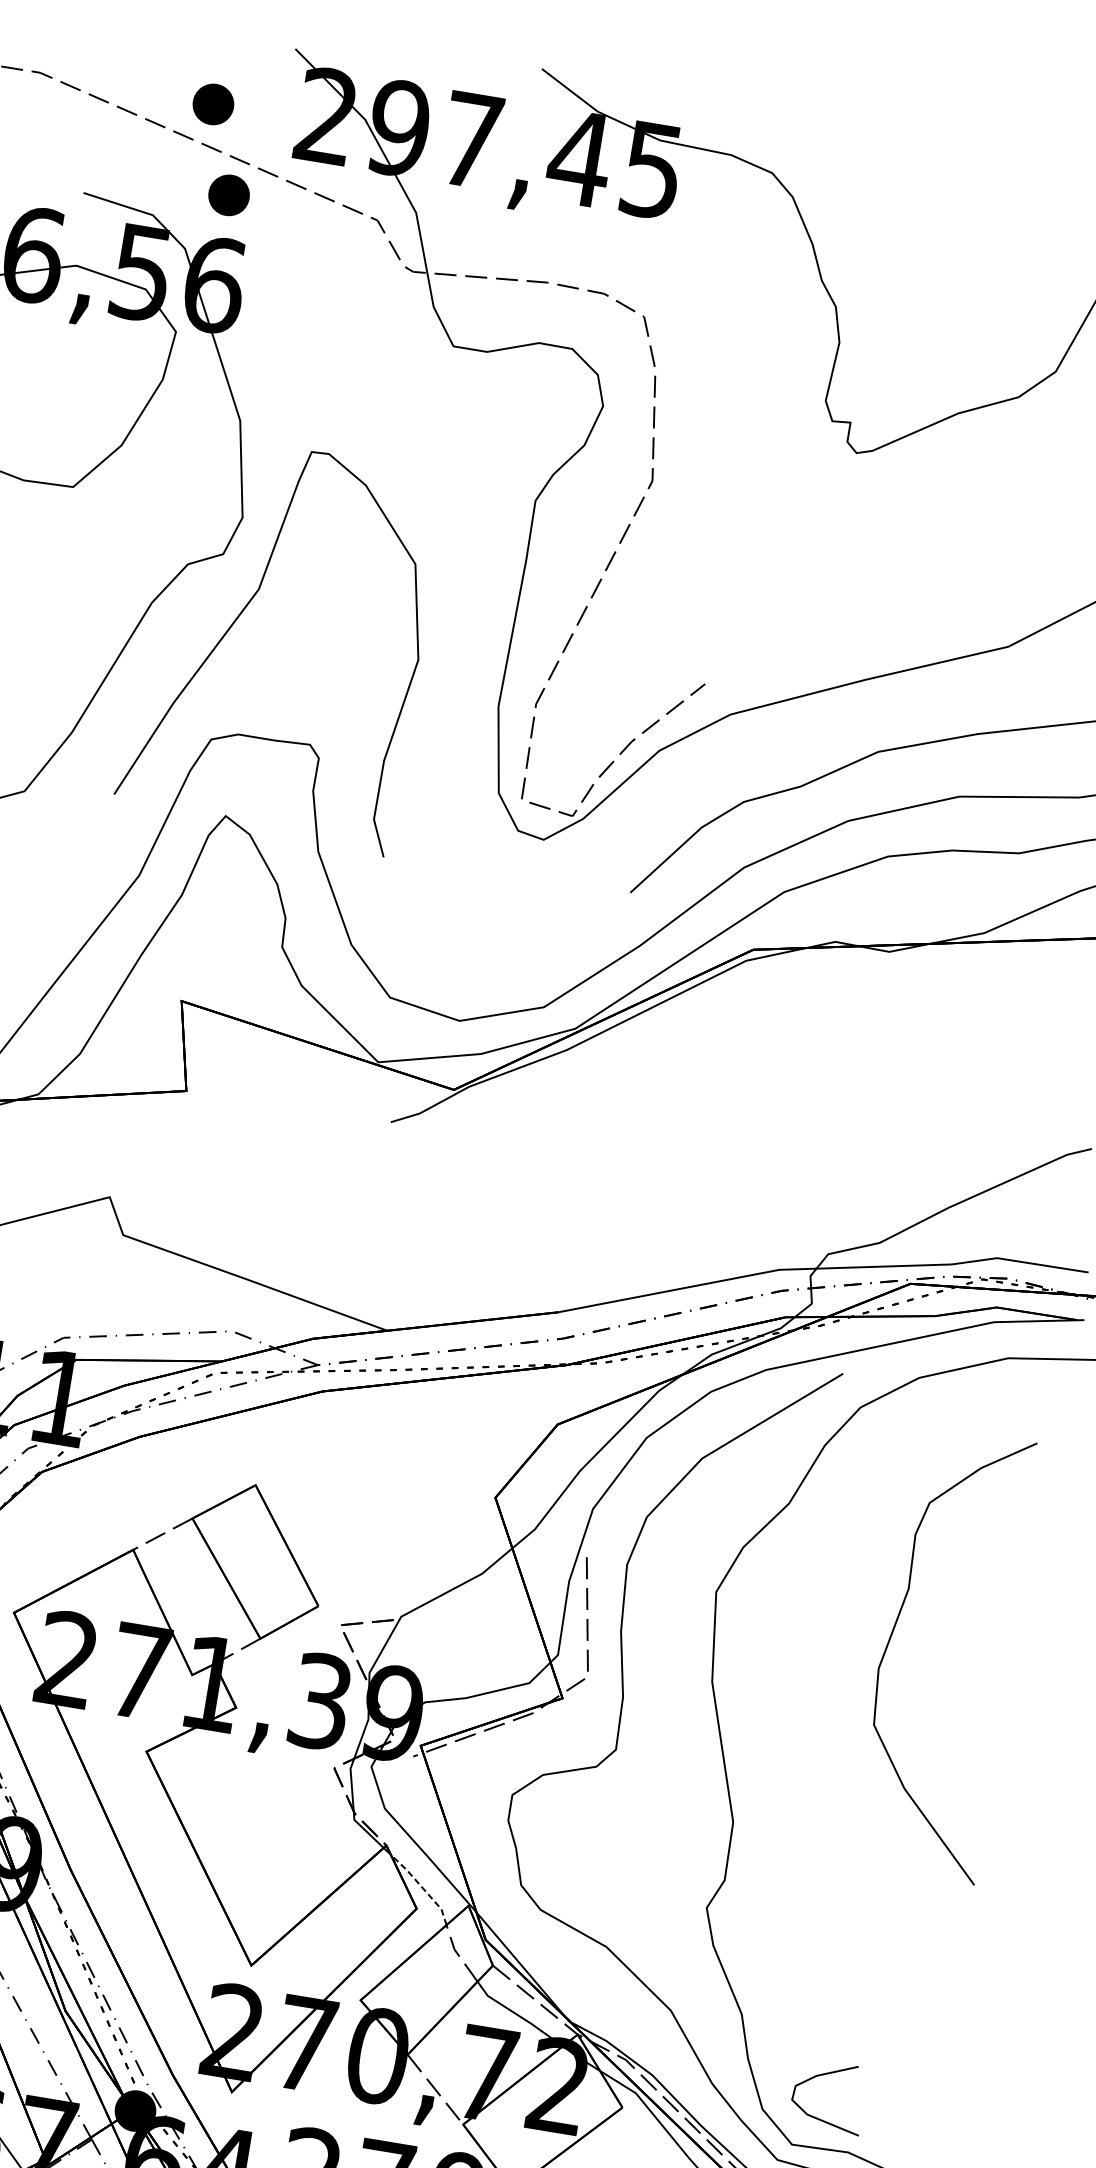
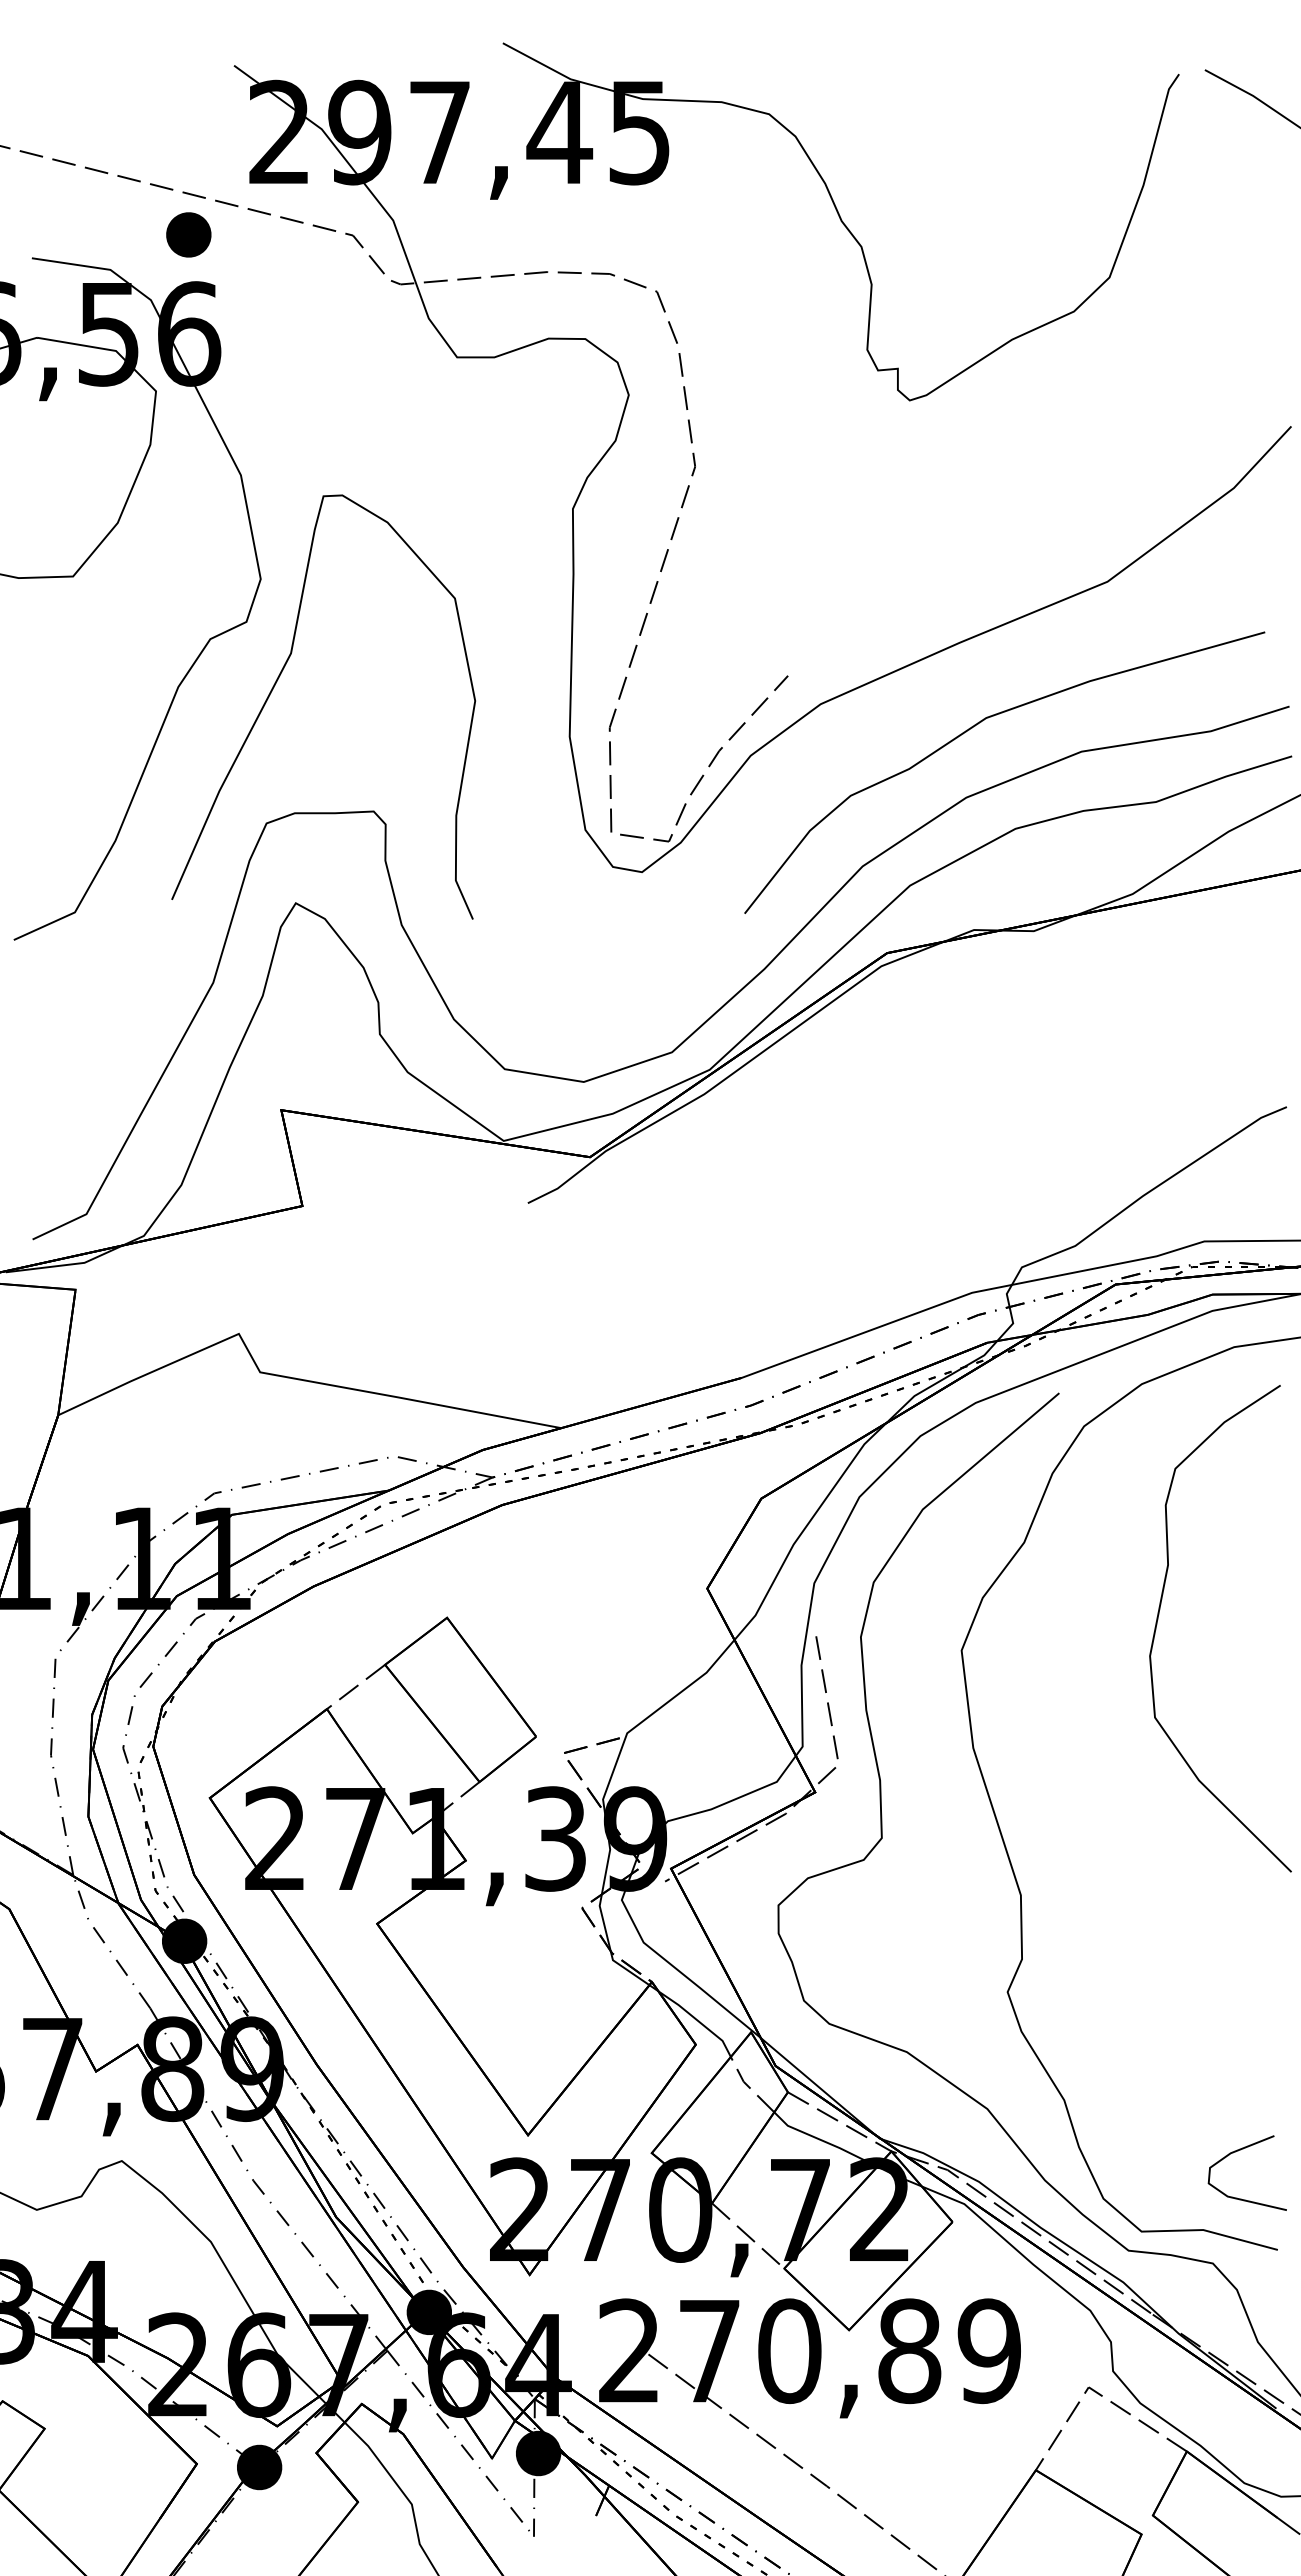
part: (213, 104) -> (155, 139), removed
curve: (893, 1632) -> (1159, 1614), moved
line: (421, 1887) -> (697, 2020), dashed -> solid
curve: (823, 2075) -> (1238, 2151), moved

